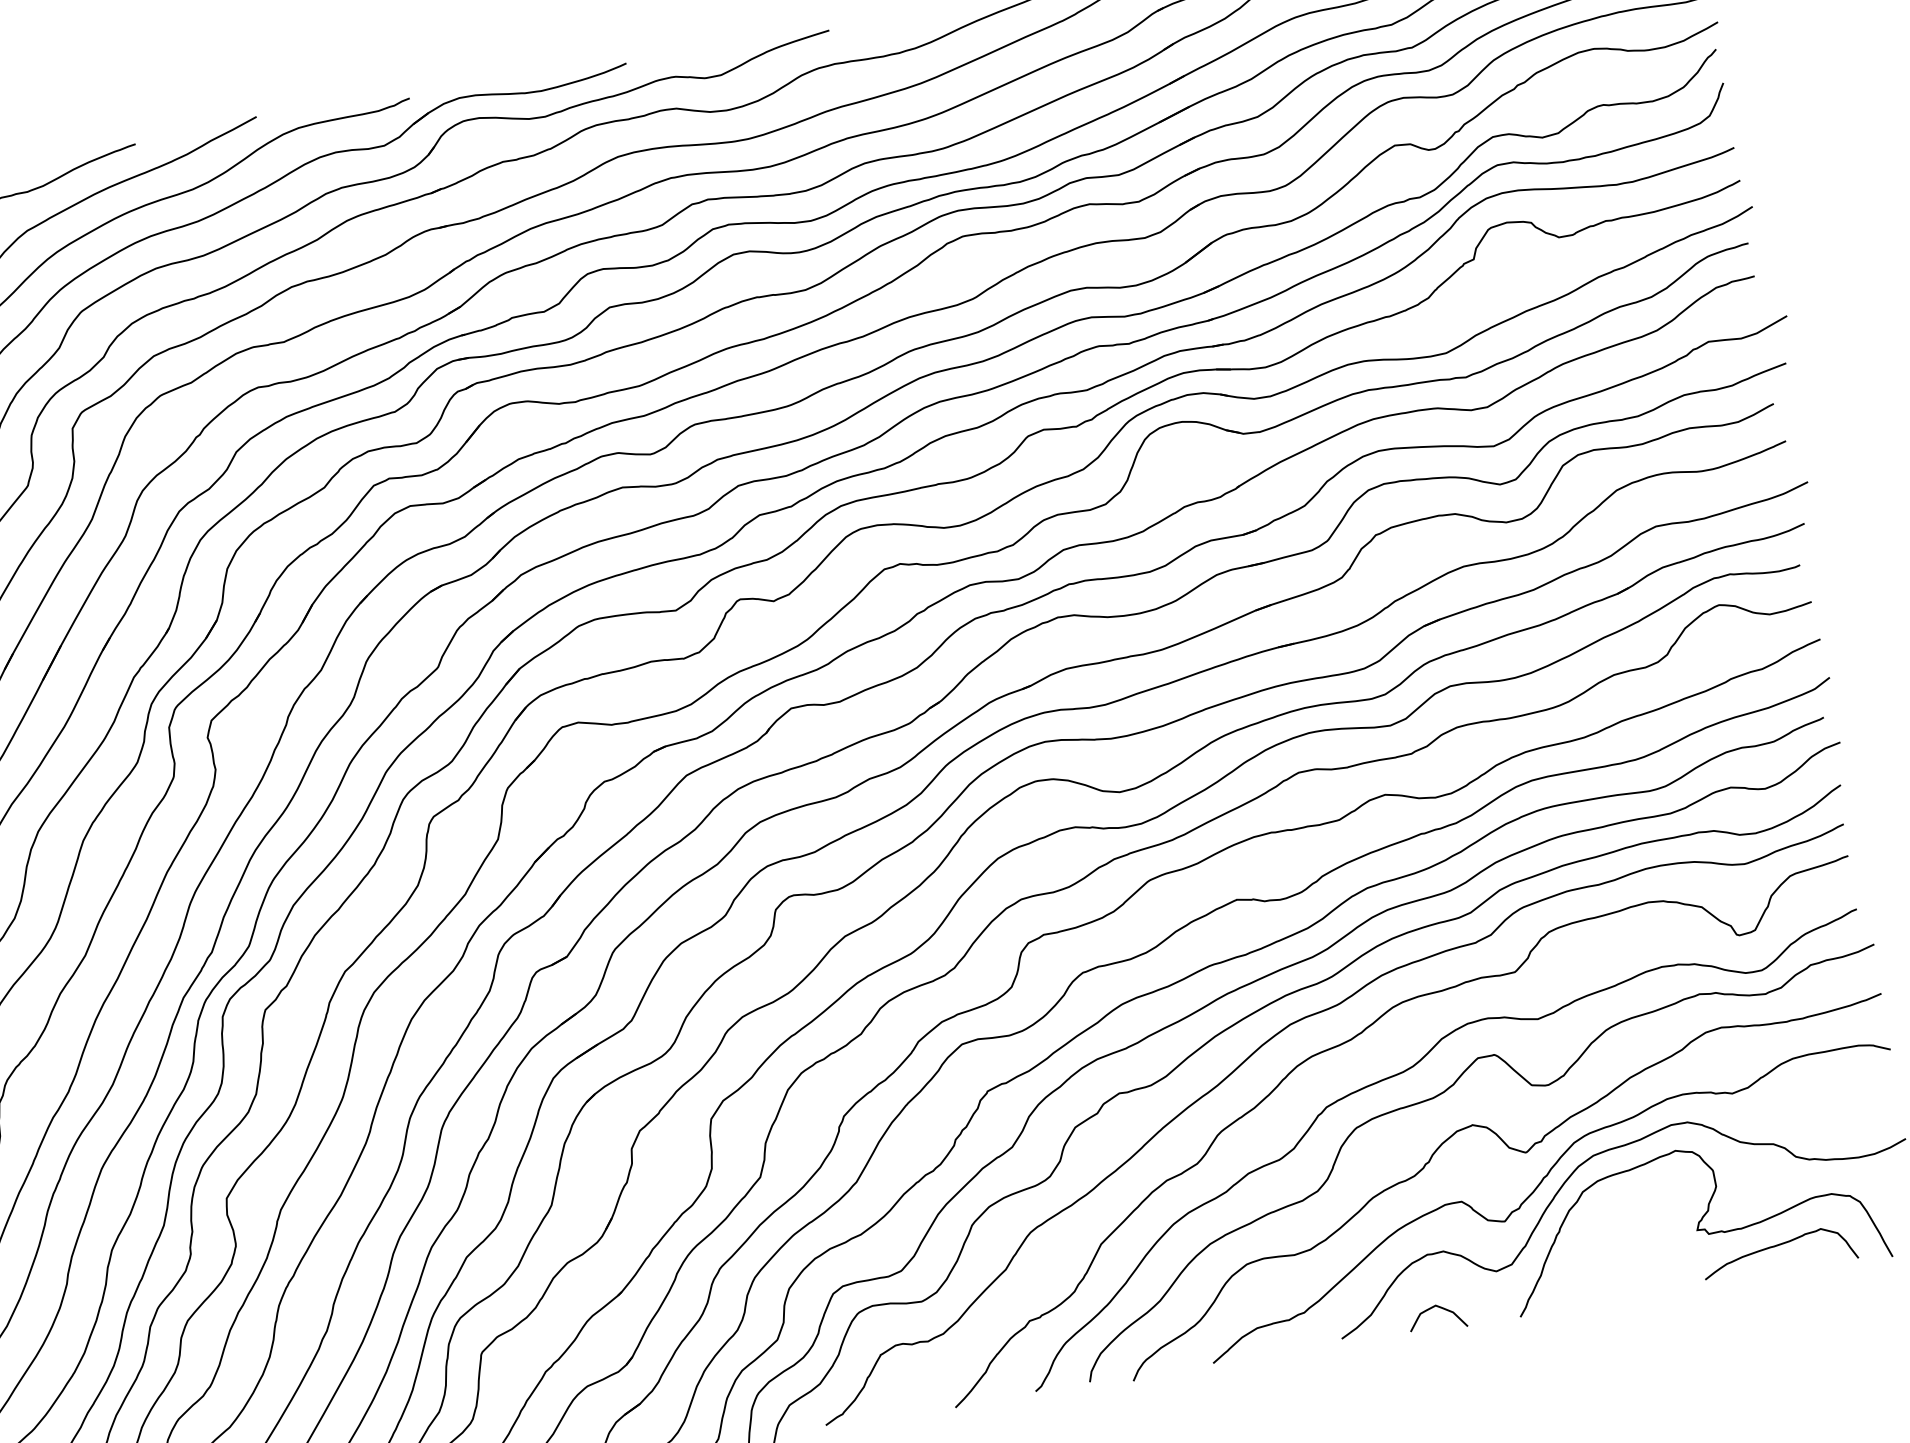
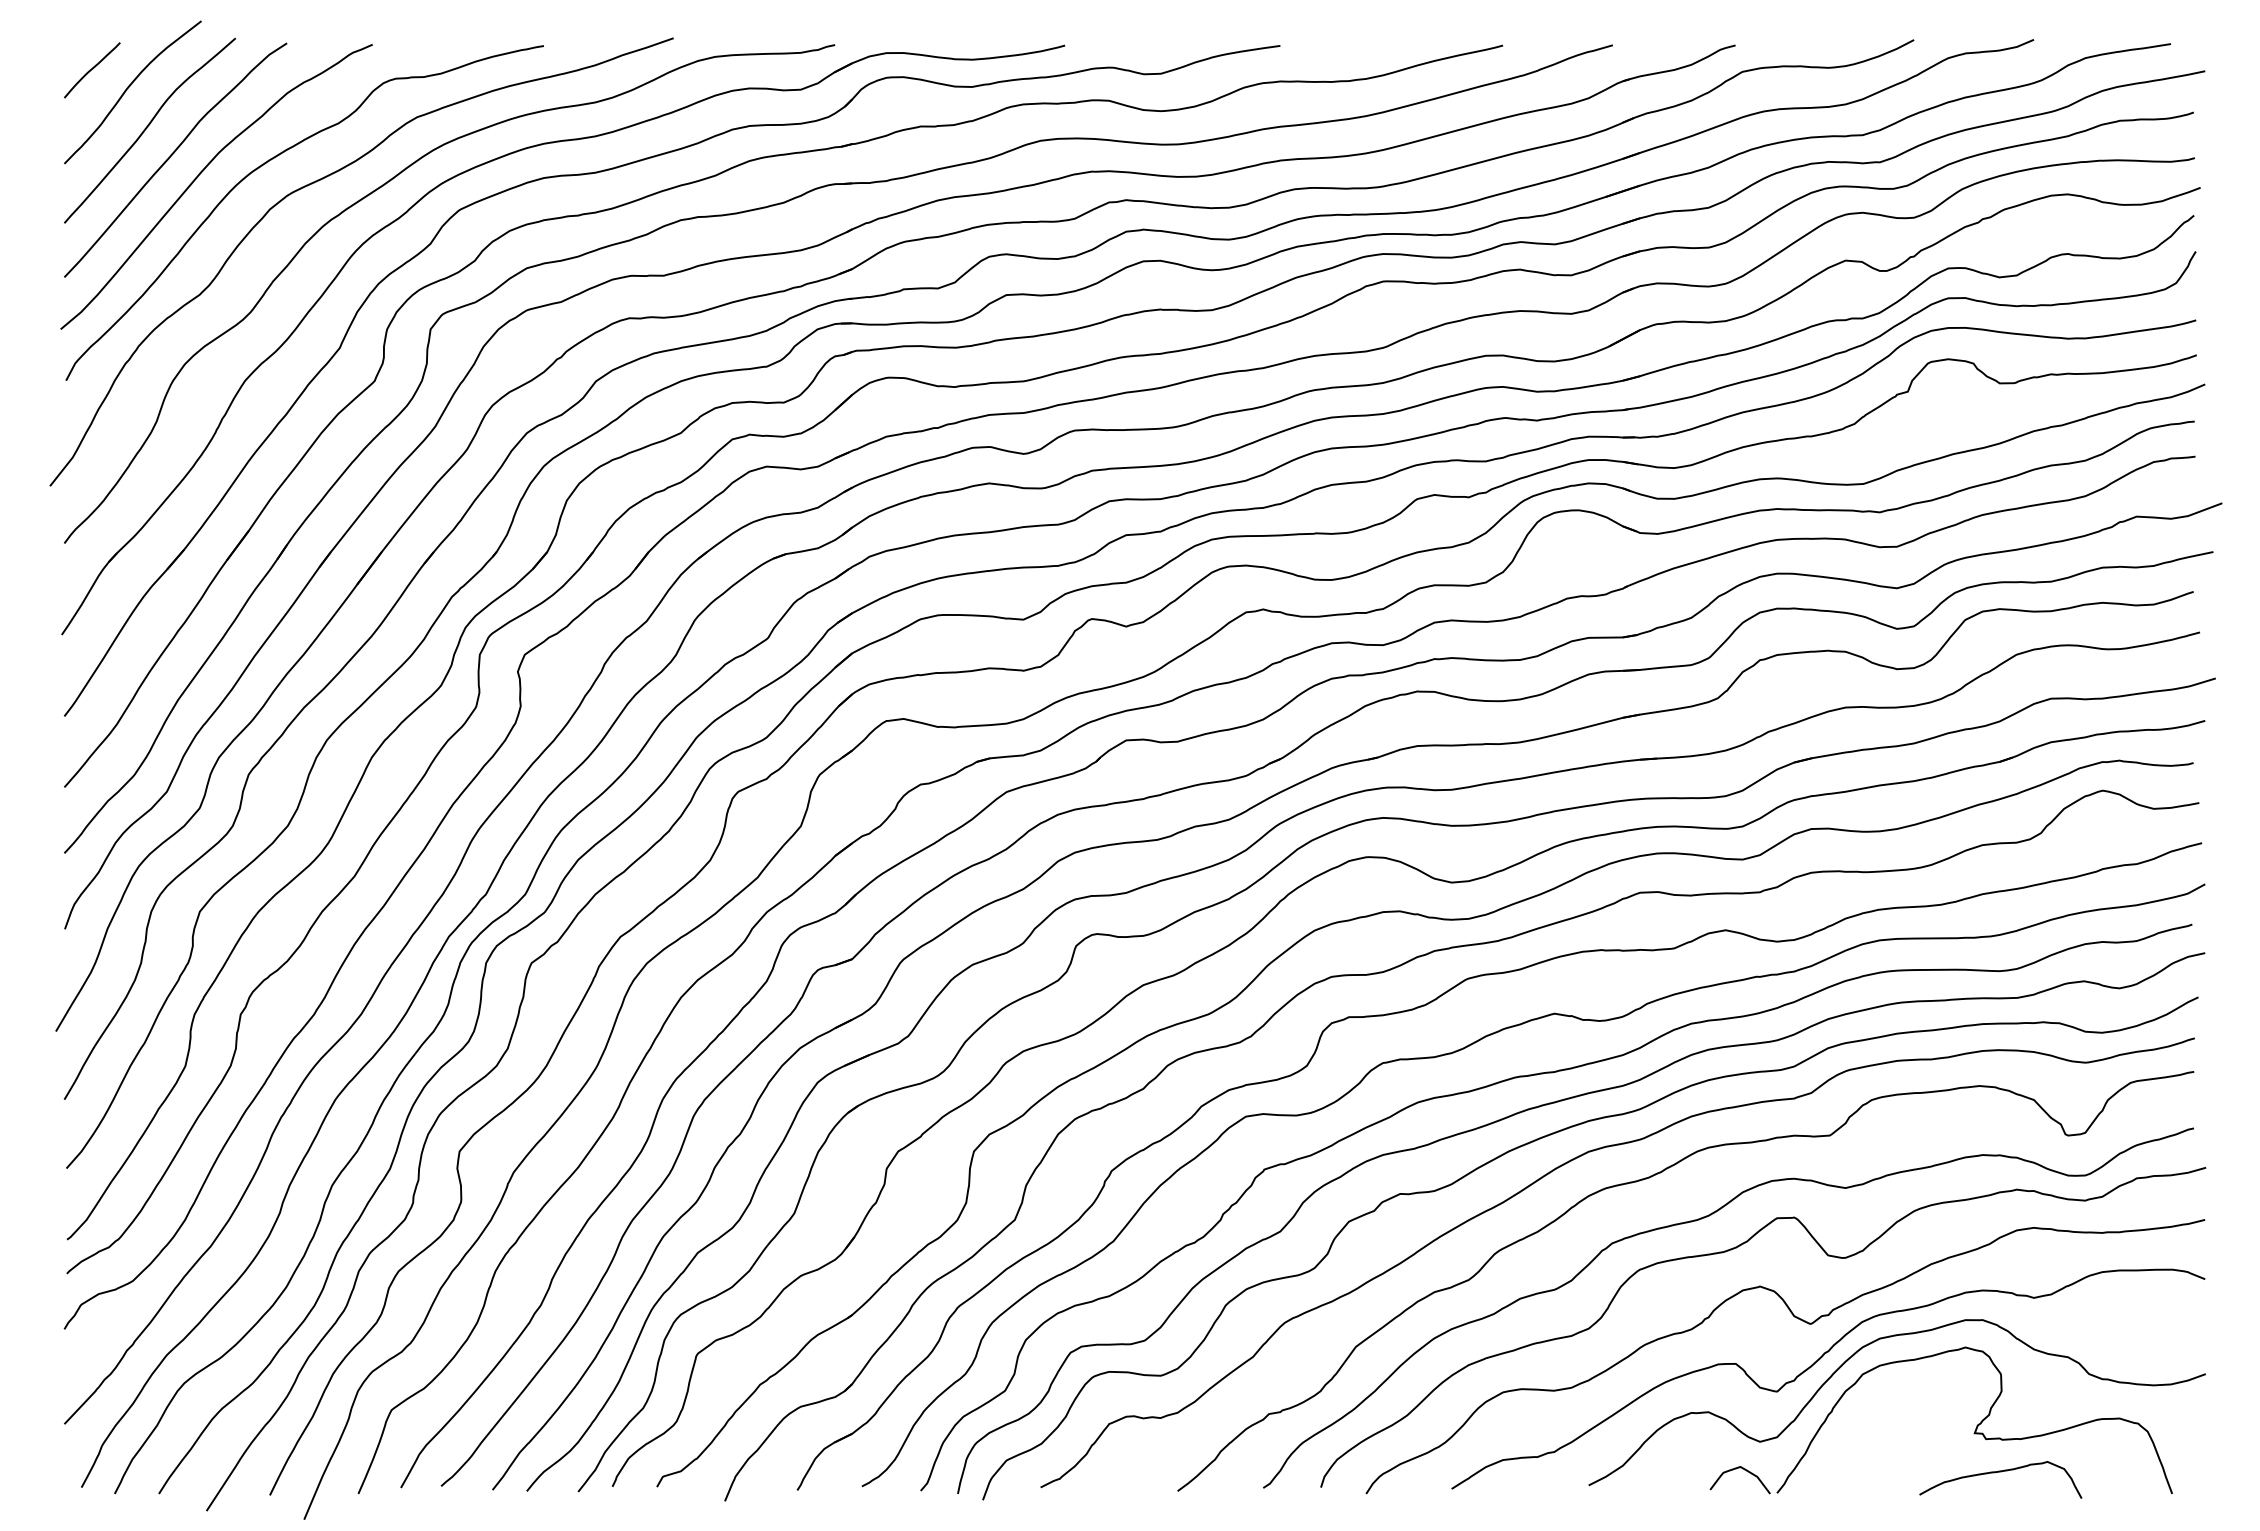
curve: (1778, 1246) -> (2000, 1472), moved
curve: (1440, 1308) -> (1744, 1470), moved

